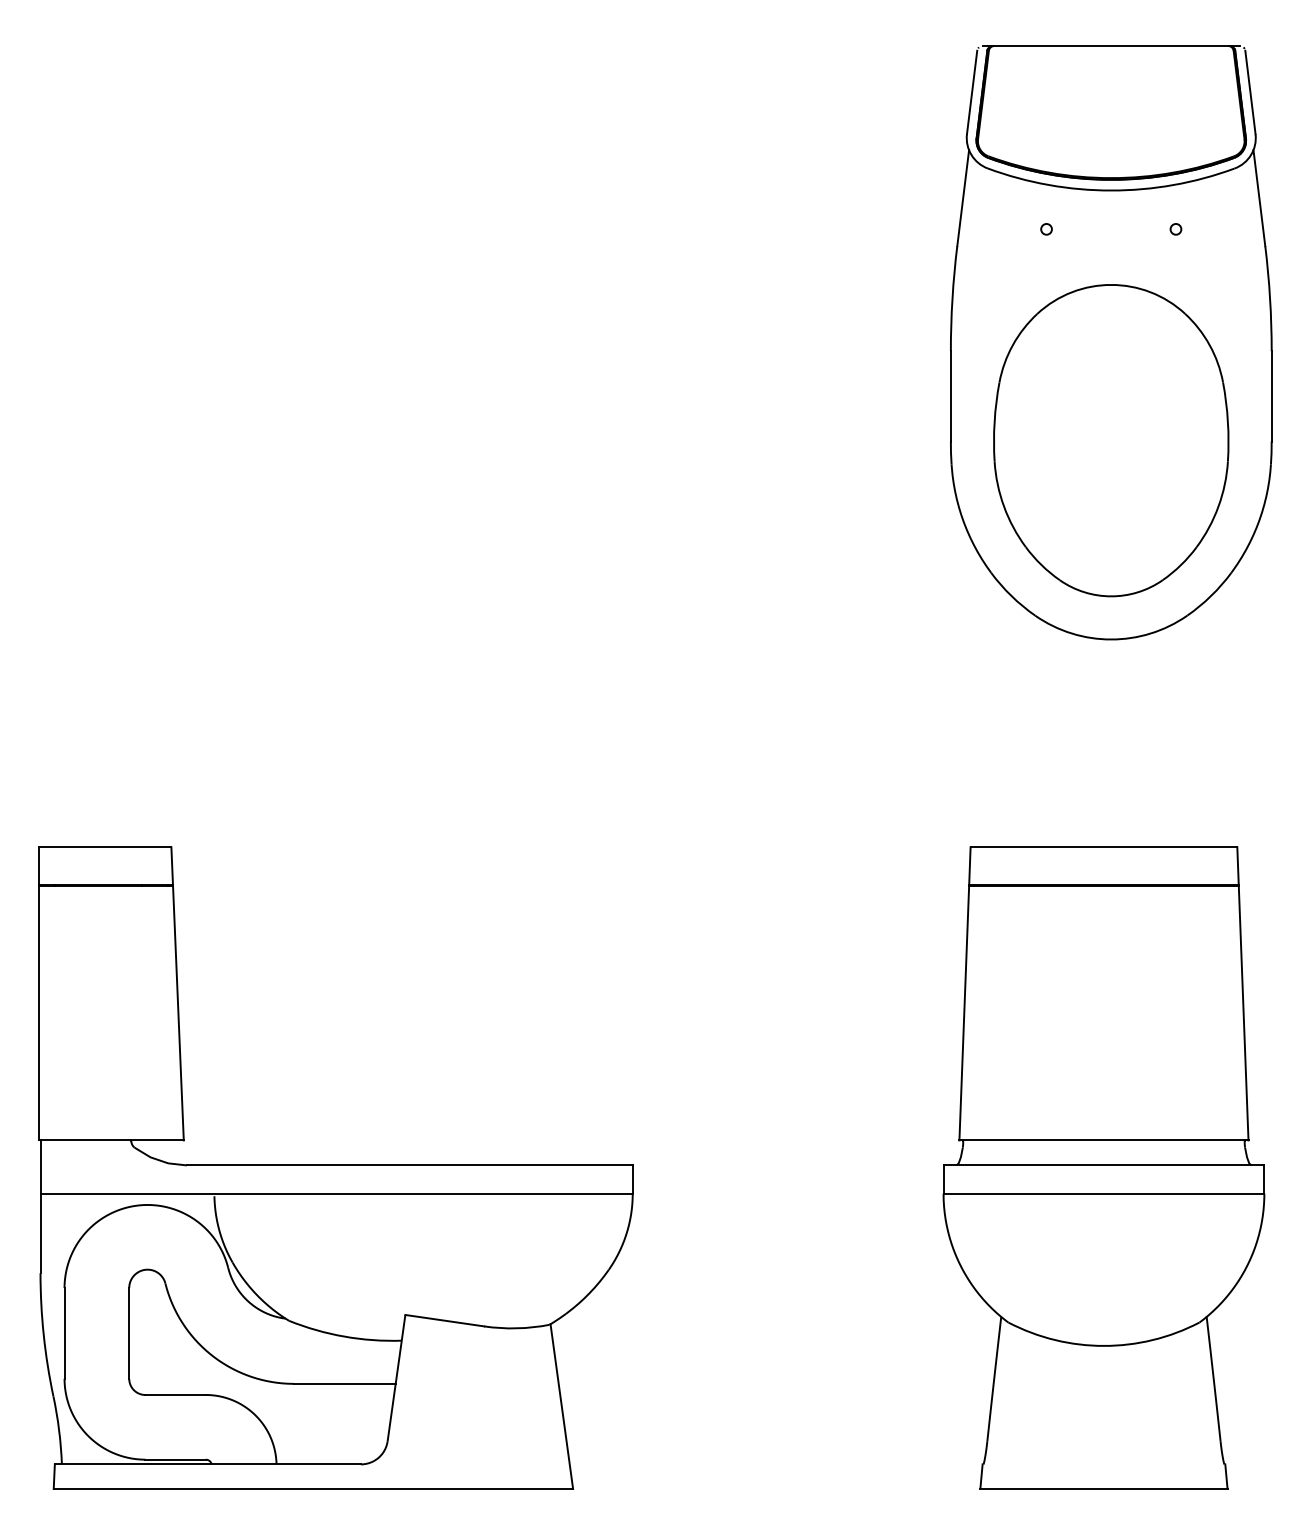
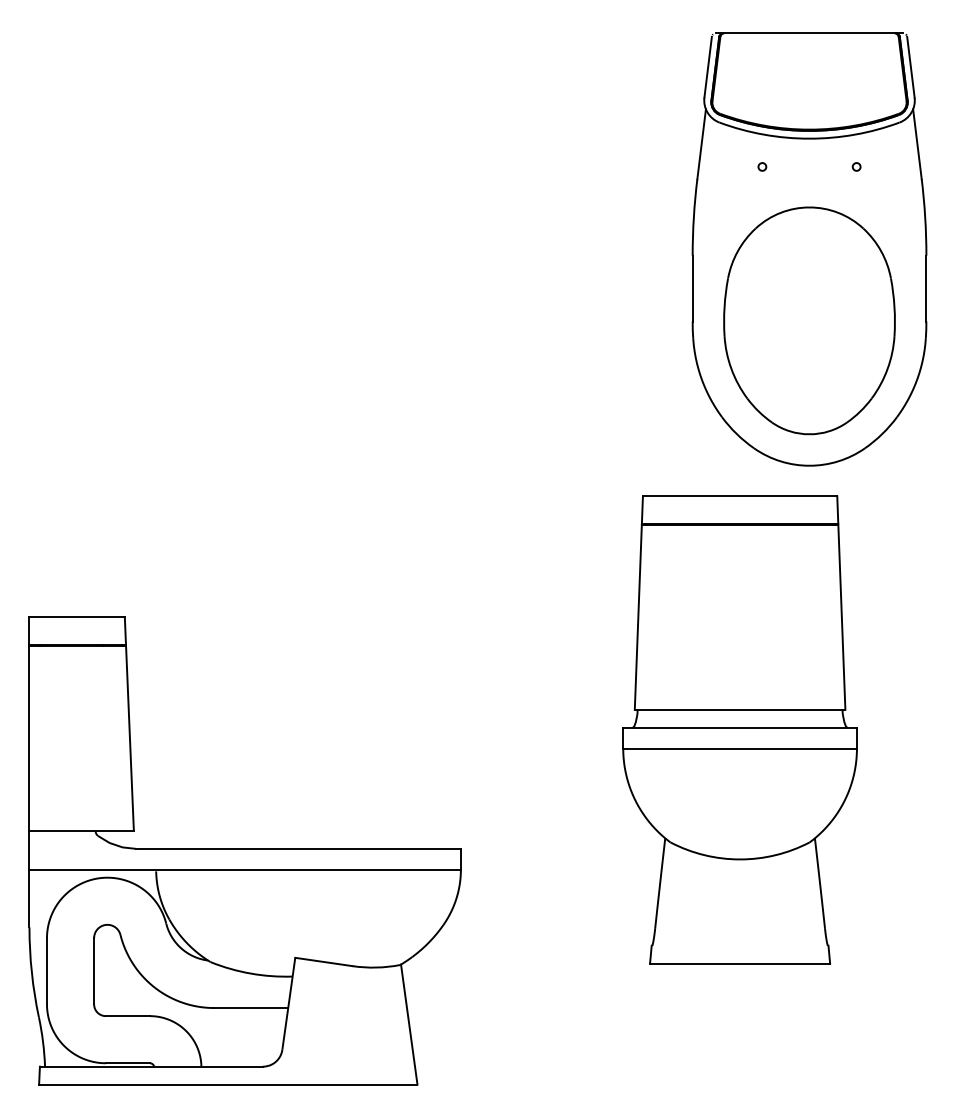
part: (1103, 1167) -> (739, 729), moved

